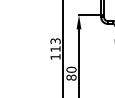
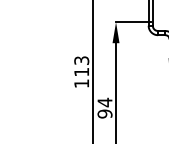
text: (71, 73) -> (105, 107), 80 -> 94

